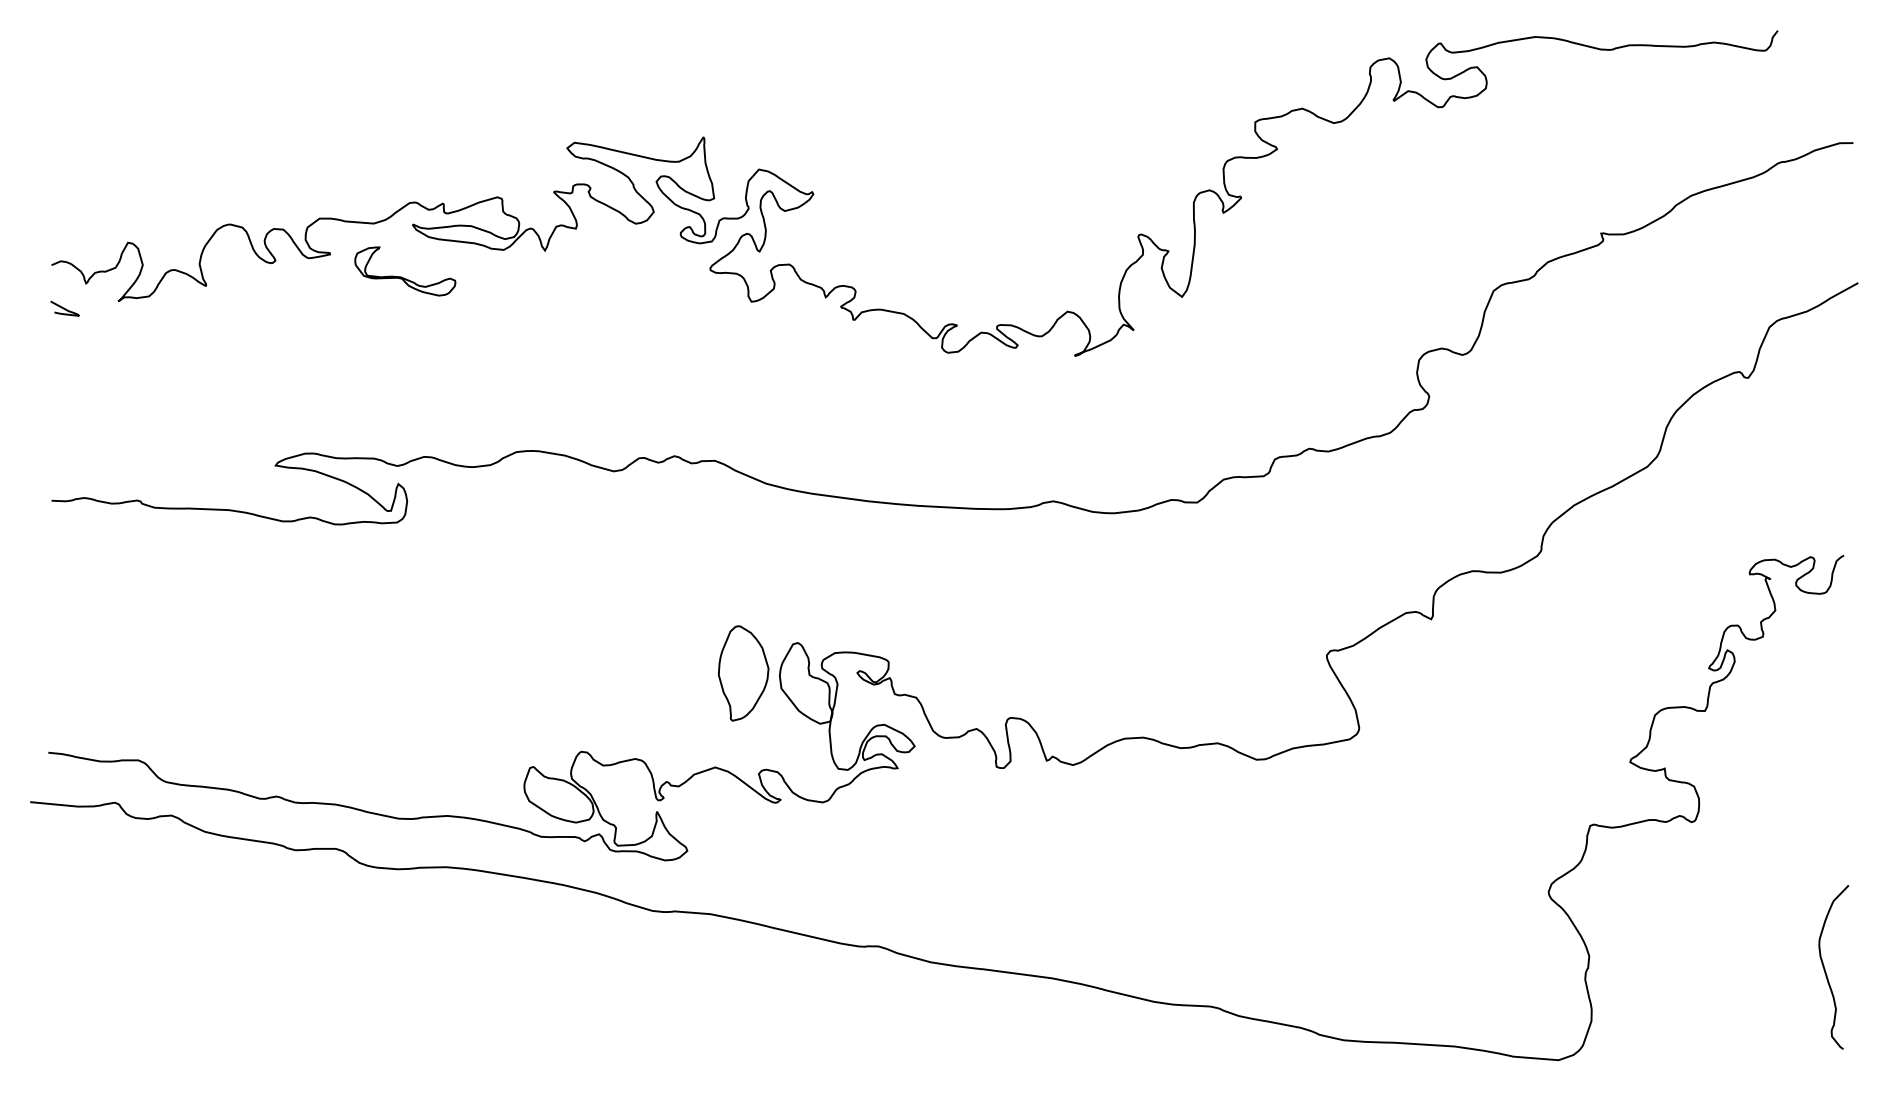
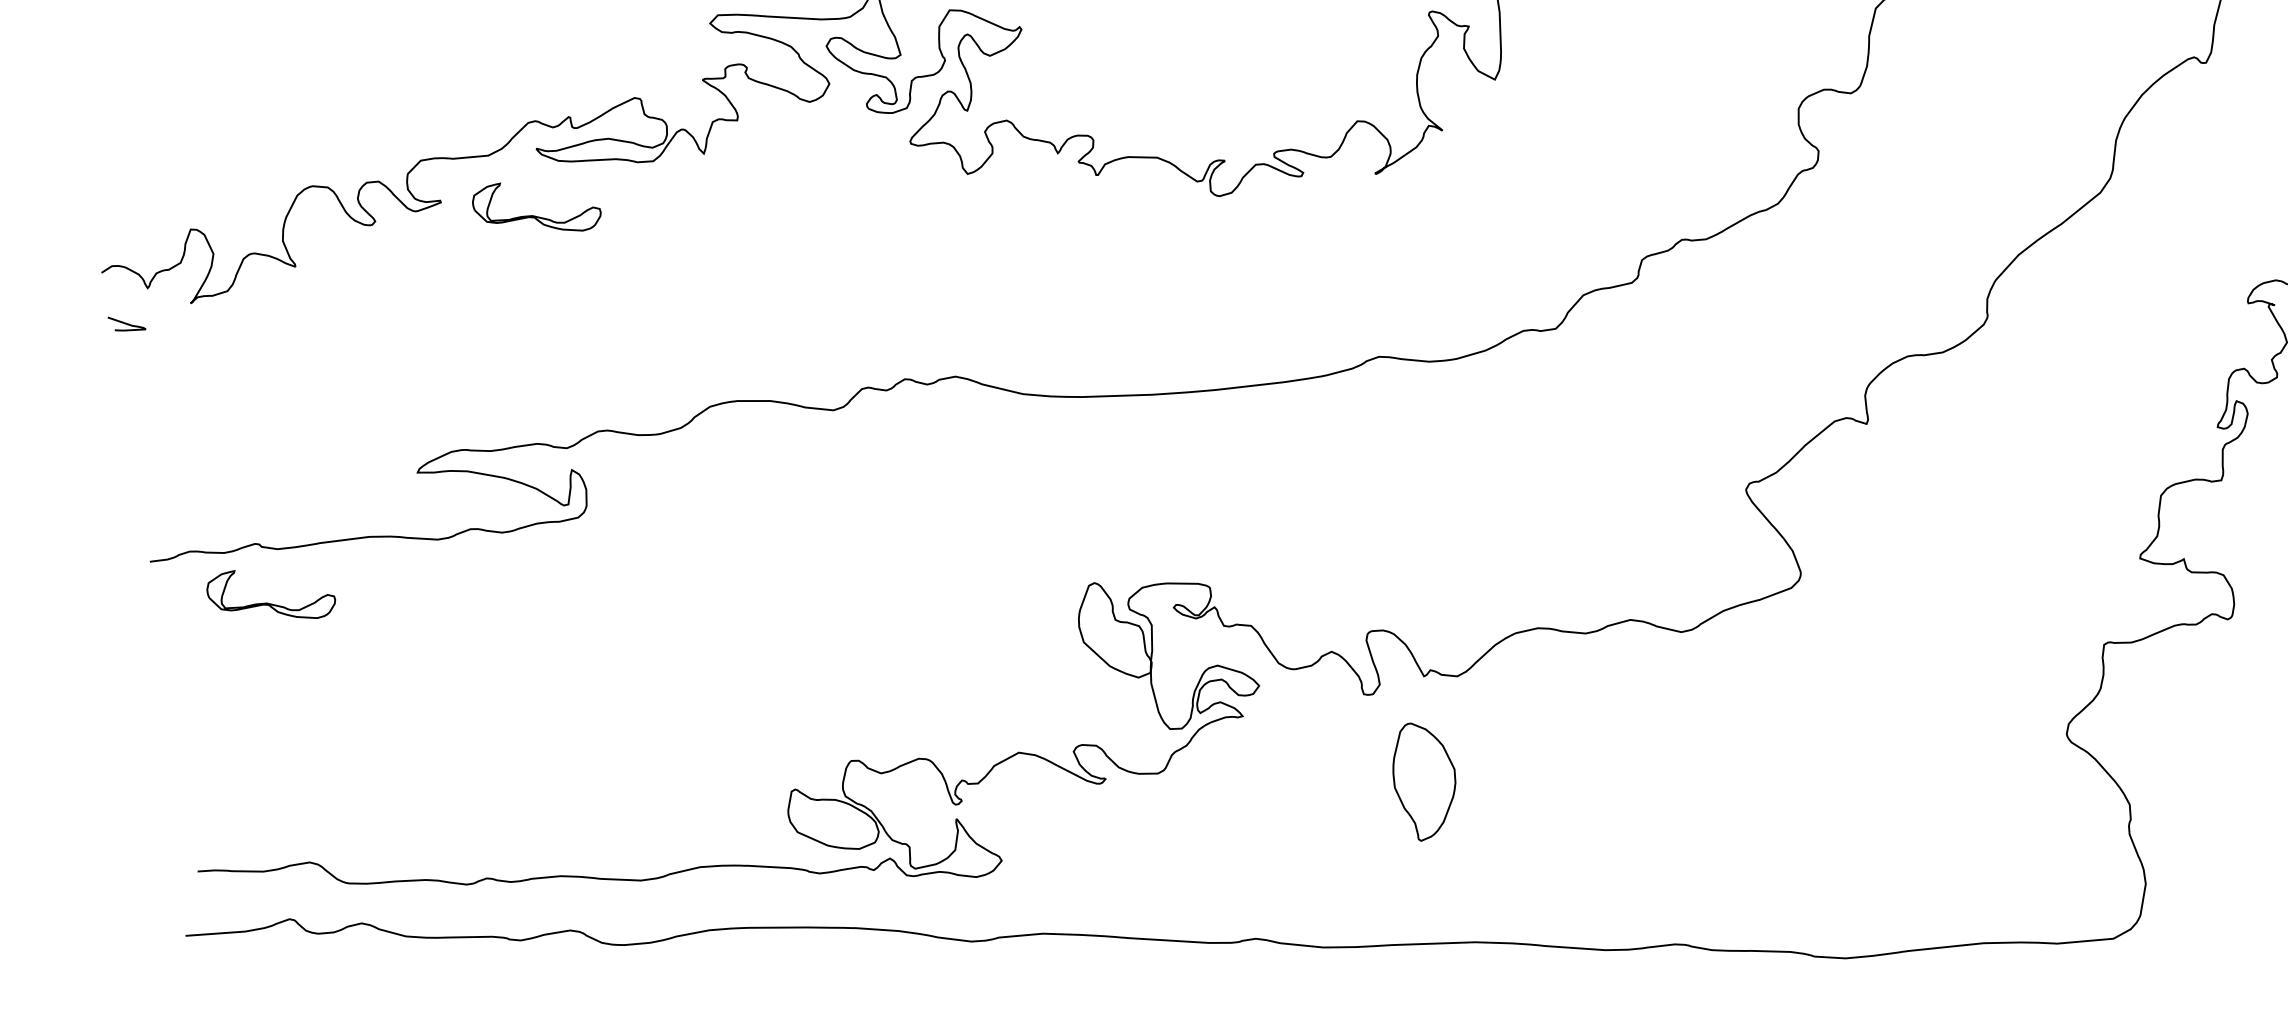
part: (142, 549) -> (271, 602), added
part: (743, 673) -> (1424, 780), moved

